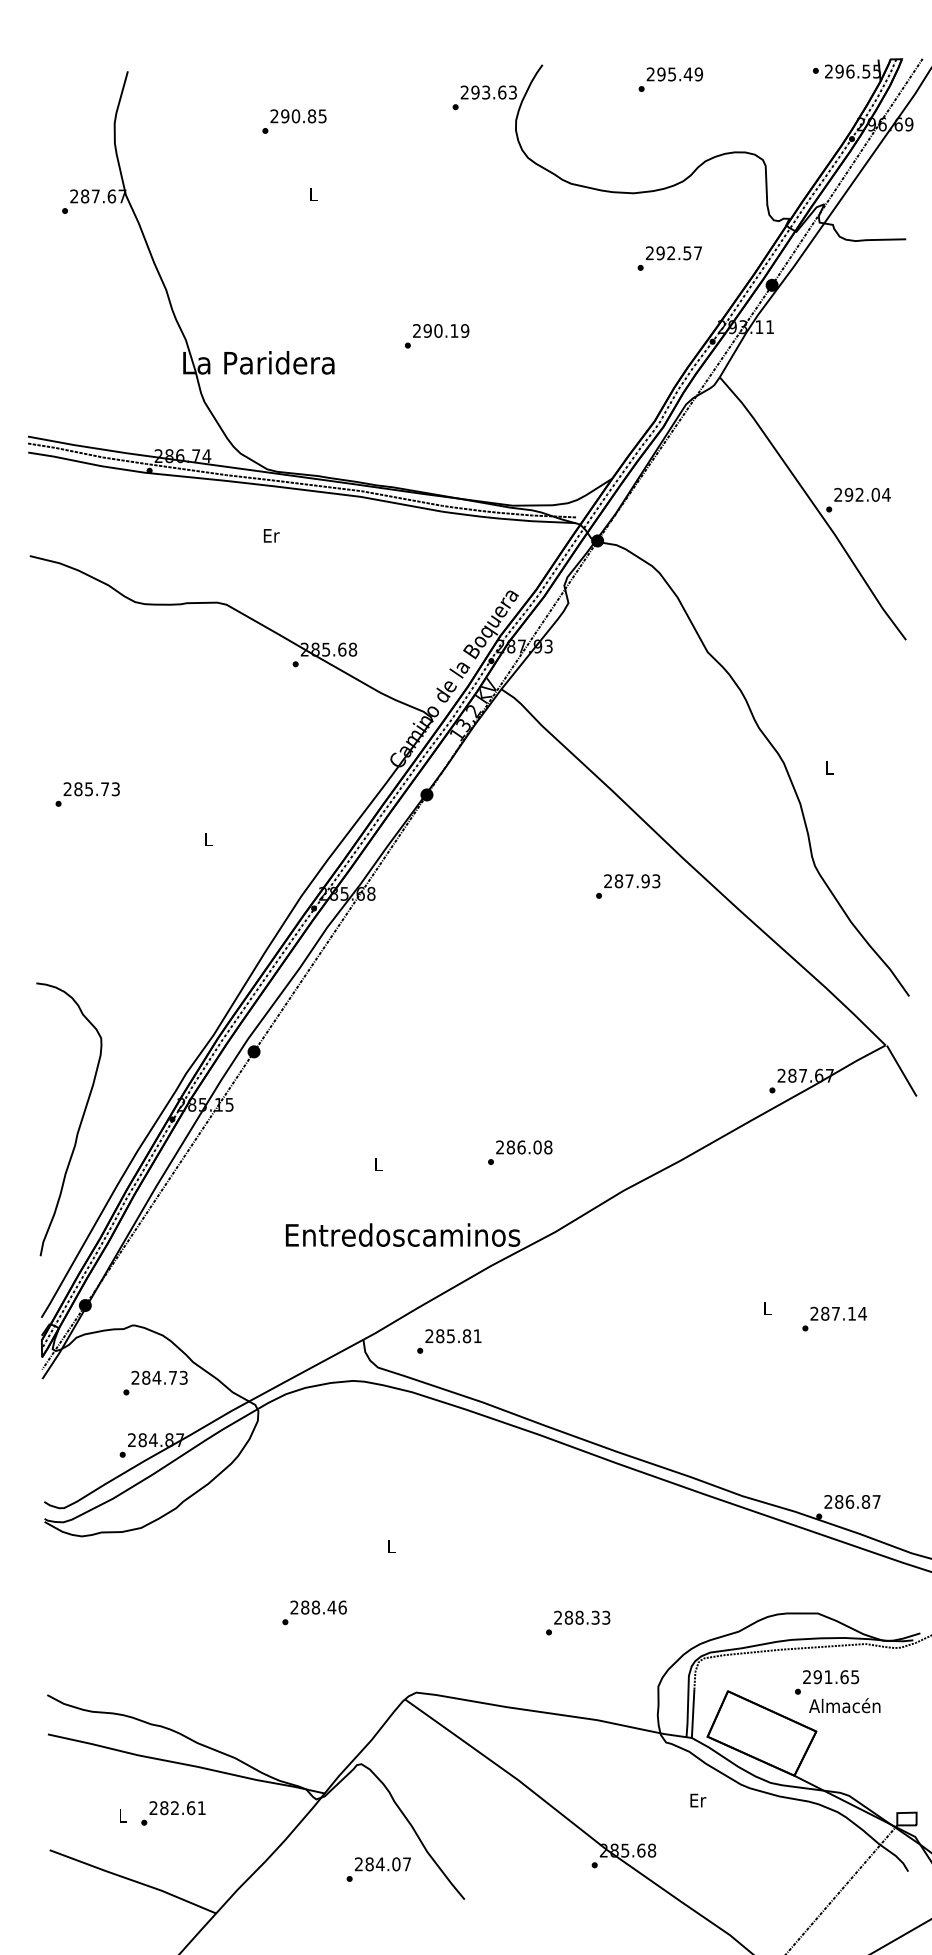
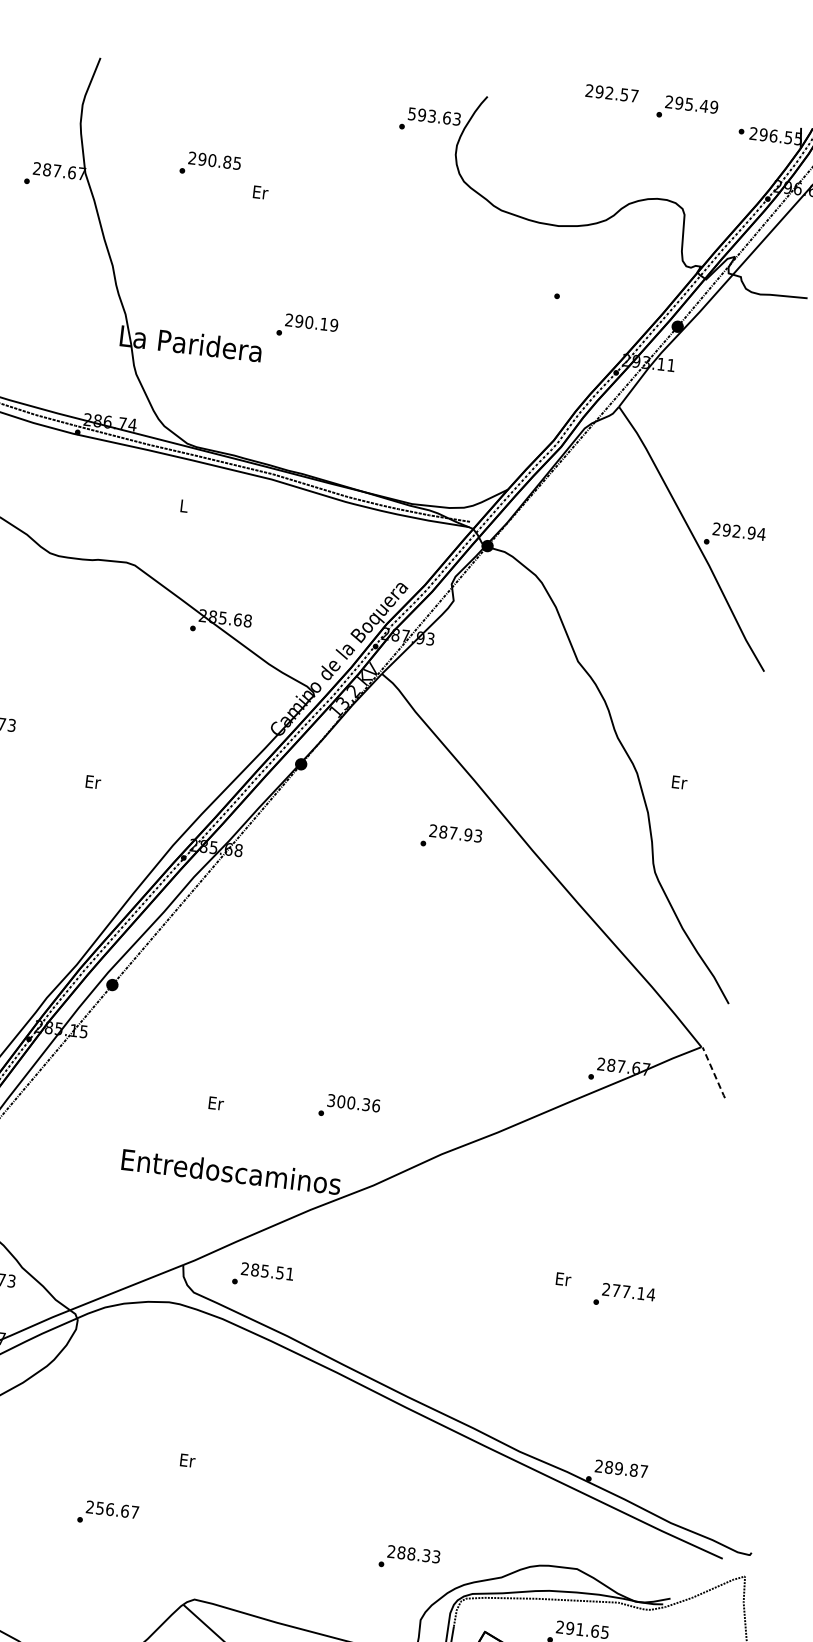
text: (670, 79) -> (687, 108), moved
text: (464, 92) -> (411, 113), 293.63 -> 593.63
text: (294, 121) -> (210, 165), moved
text: (314, 194) -> (261, 192), L -> Er
text: (673, 253) -> (611, 93), moved
text: (437, 336) -> (307, 327), moved
text: (875, 494) -> (751, 532), 292.04 -> 292.94
text: (271, 535) -> (184, 505), Er -> L
text: (830, 767) -> (680, 782), L -> Er
text: (209, 839) -> (93, 782), L -> Er
text: (628, 886) -> (451, 837), moved
line: (902, 1071) -> (714, 1073), solid -> dashed
text: (524, 1147) -> (354, 1103), 286.08 -> 300.36
text: (378, 1164) -> (216, 1103), L -> Er
text: (767, 1308) -> (563, 1279), L -> Er
text: (825, 1313) -> (616, 1290), 287.14 -> 277.14
text: (466, 1336) -> (279, 1273), 285.81 -> 285.51
text: (849, 1501) -> (618, 1468), 286.87 -> 289.87
text: (392, 1546) -> (188, 1460), L -> Er
text: (323, 1607) -> (117, 1510), 288.46 -> 256.67
text: (578, 1622) -> (409, 1558), moved

